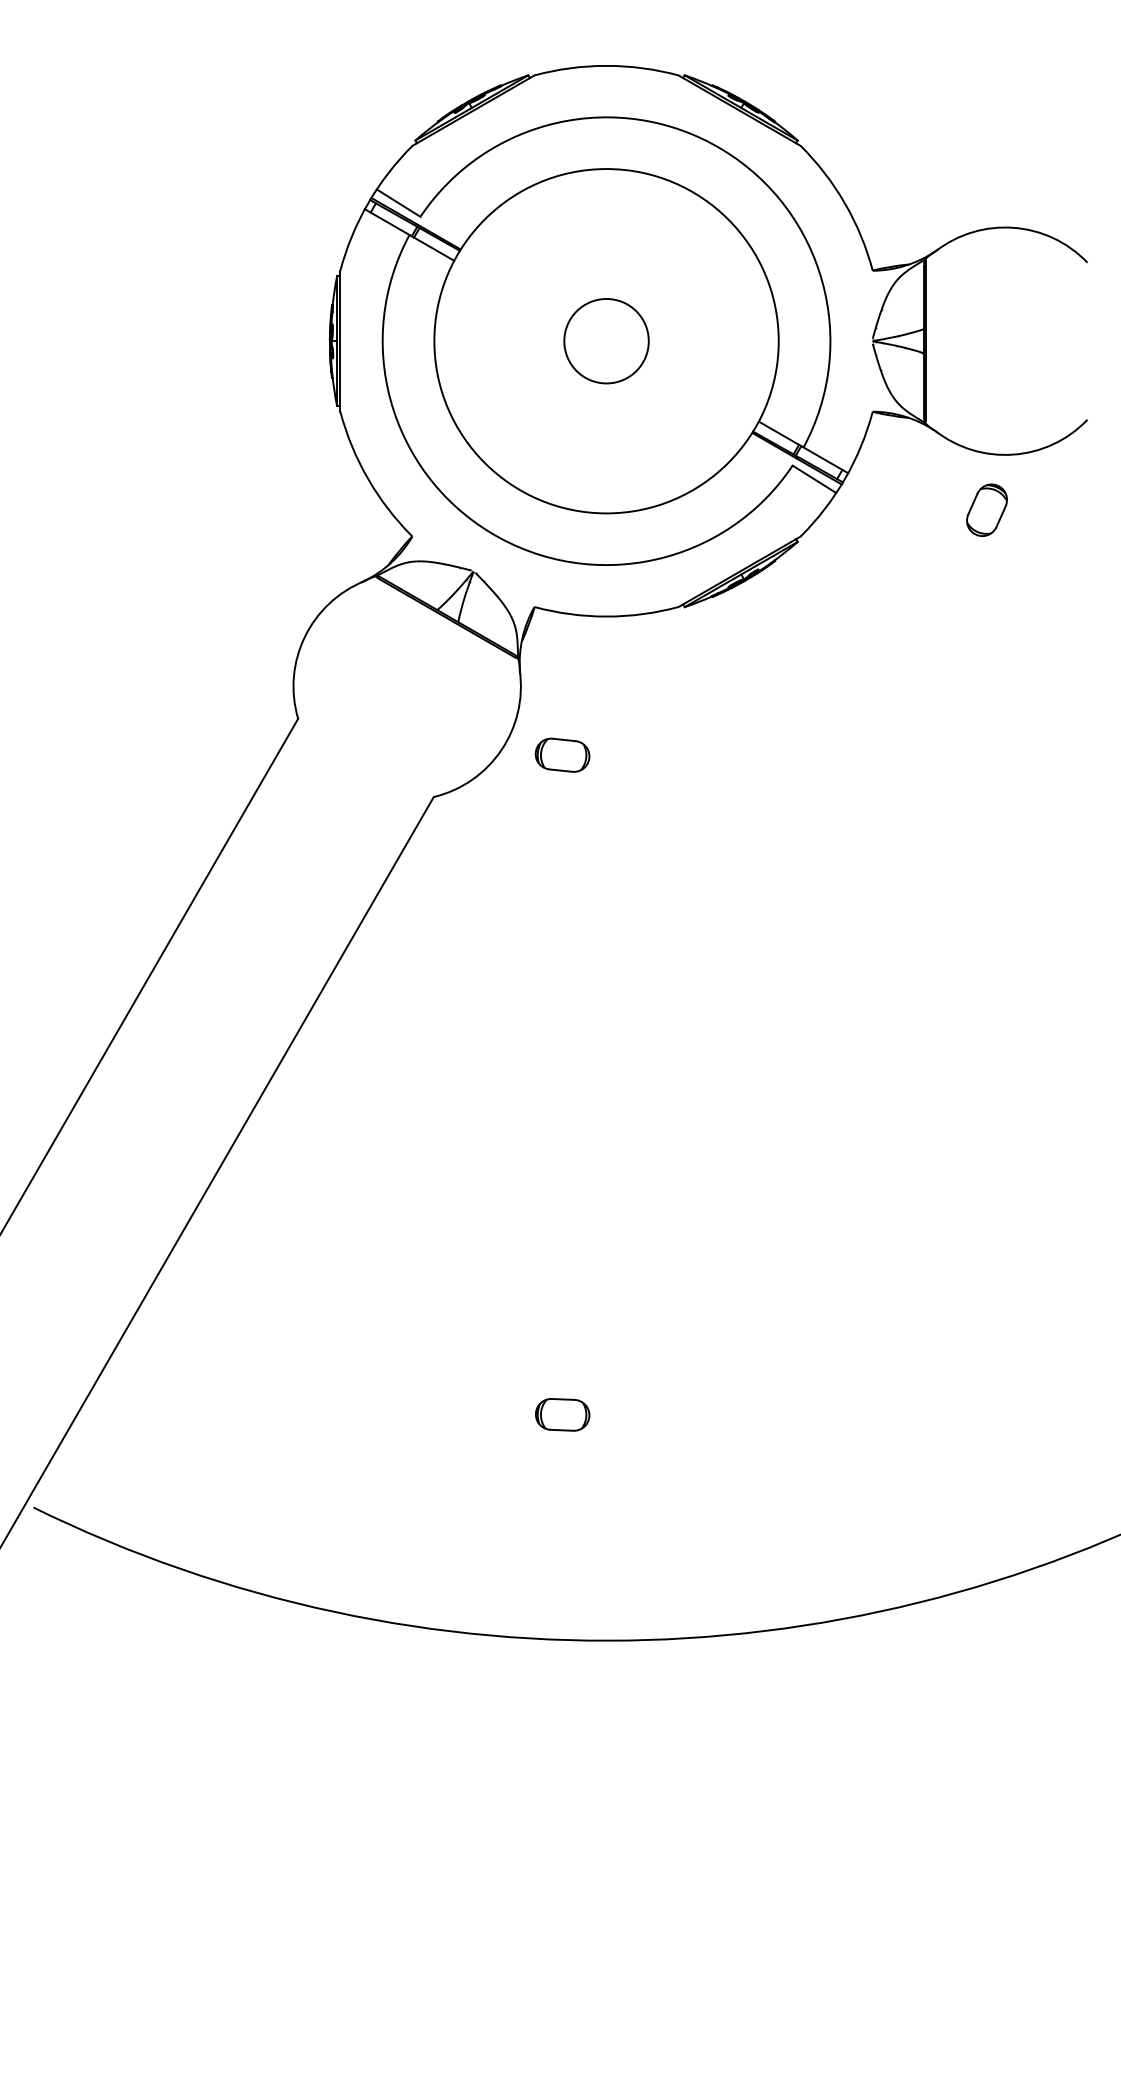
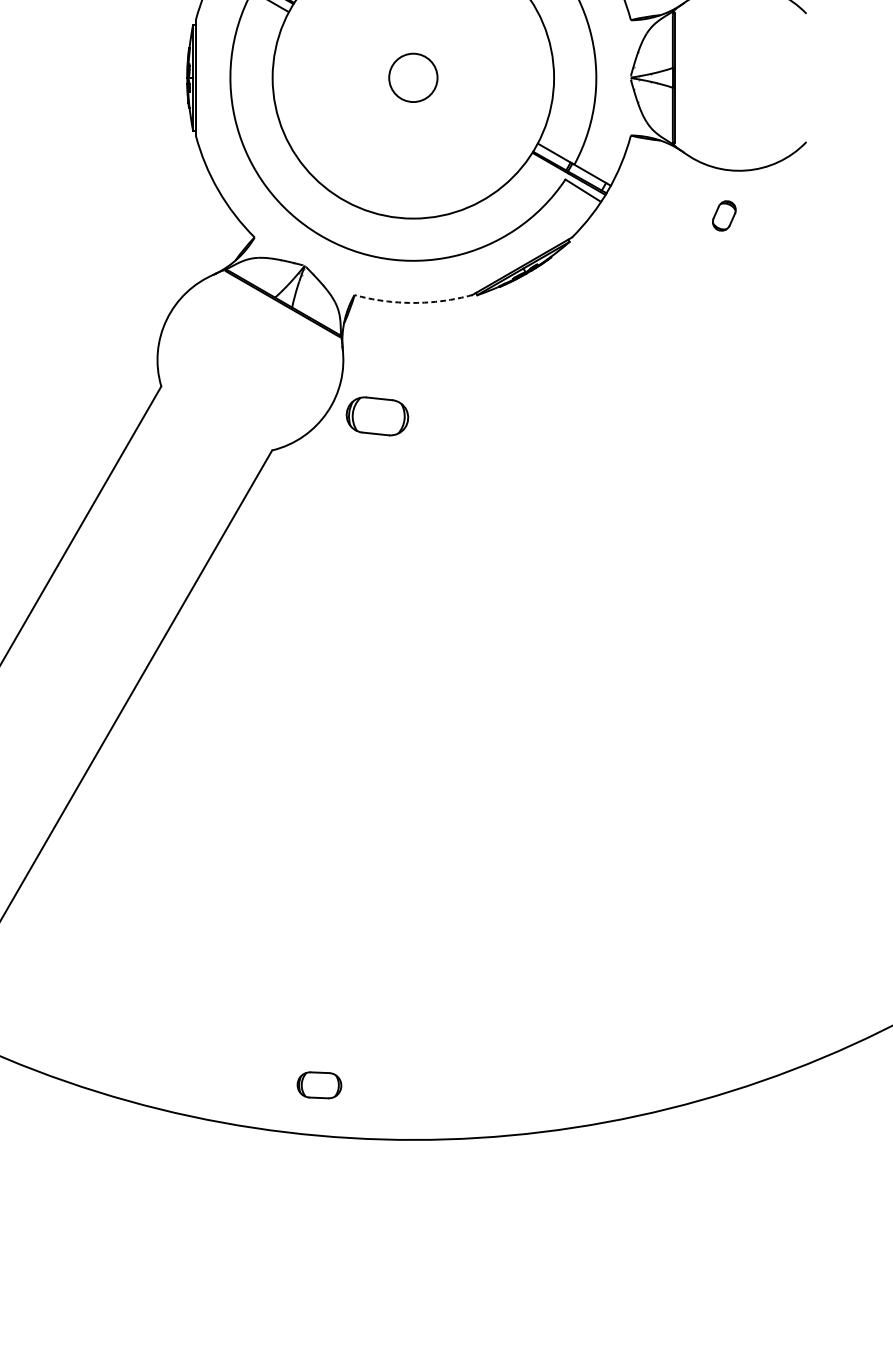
circle: (606, 341) -> (413, 78), size x0.7
part: (986, 509) -> (723, 215), size x0.7
arc: (606, 616) -> (413, 302), solid -> dashed
part: (562, 754) -> (377, 415), size x1.4
part: (562, 1414) -> (319, 1085), moved

